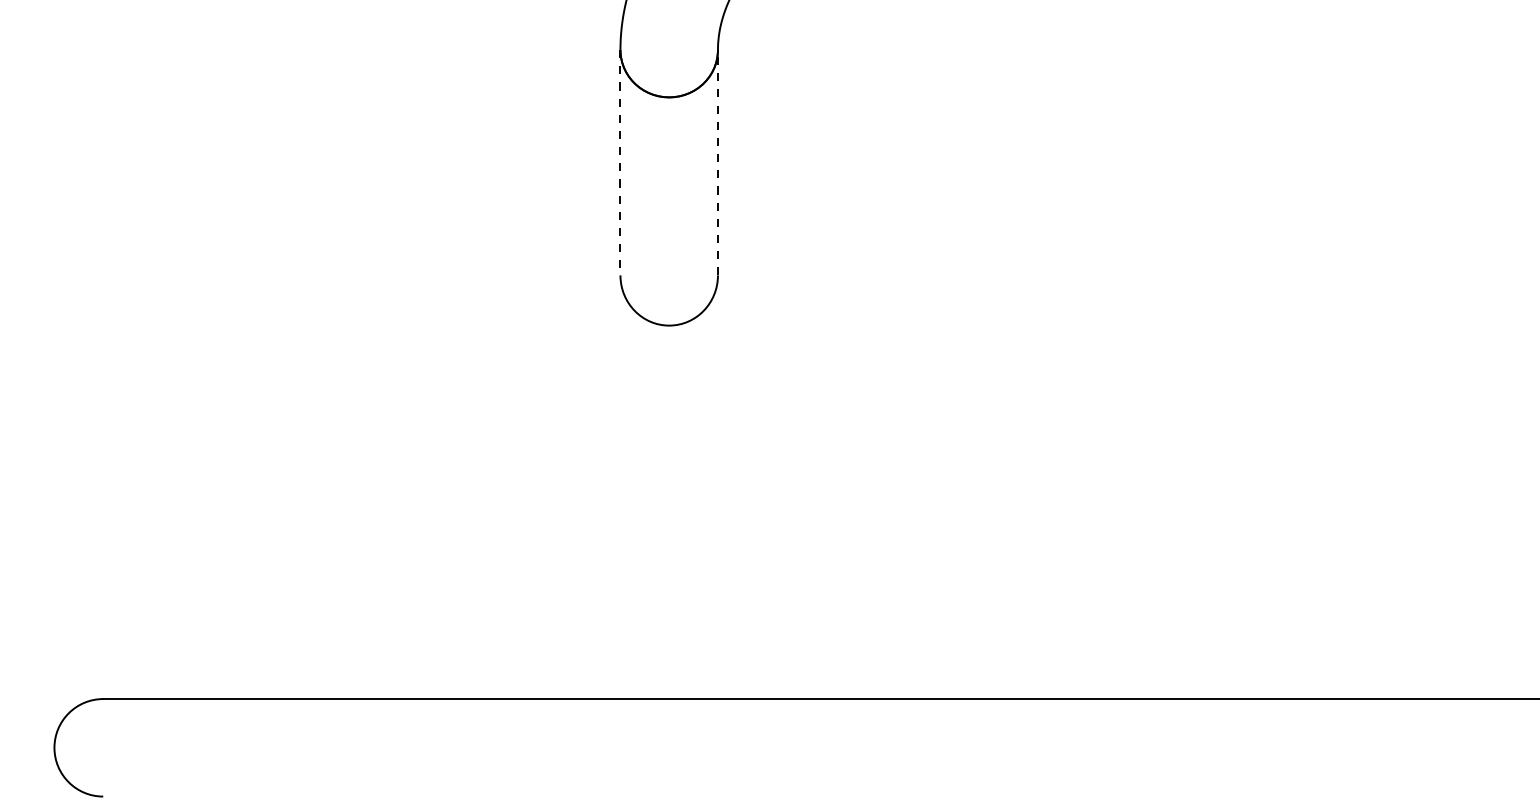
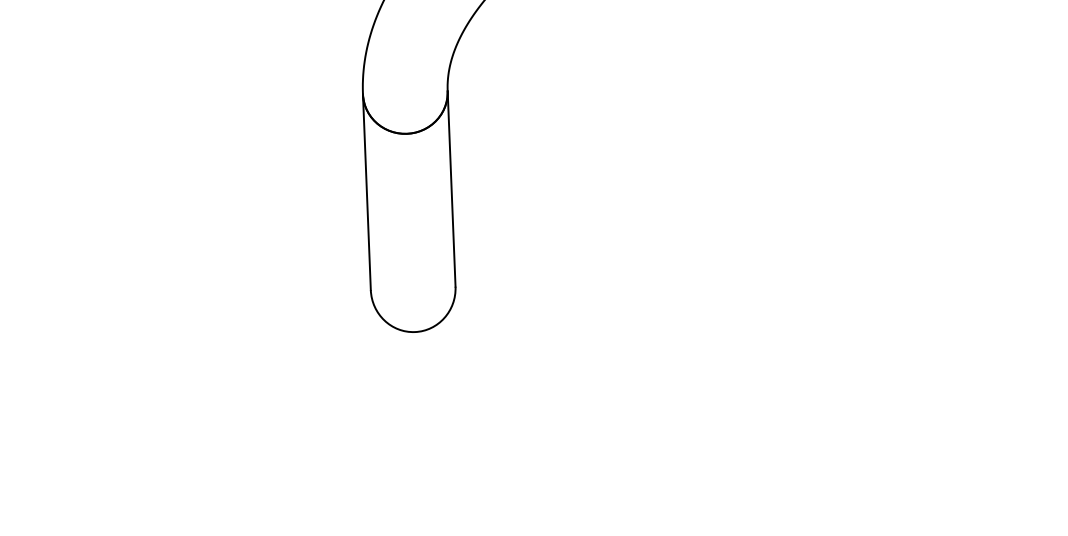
line: (620, 162) -> (366, 192), dashed -> solid
line: (717, 162) -> (451, 188), dashed -> solid

